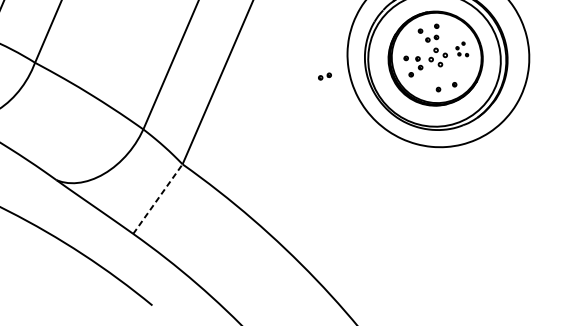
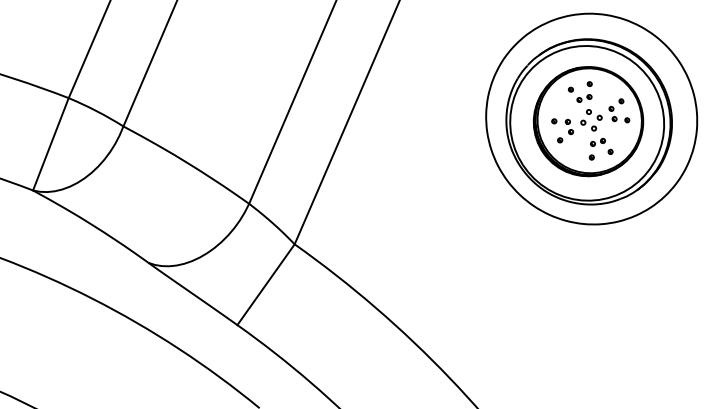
part: (462, 49) -> (619, 110), size x1.43
part: (324, 76) -> (597, 142), moved
line: (158, 198) -> (266, 284), dashed -> solid

